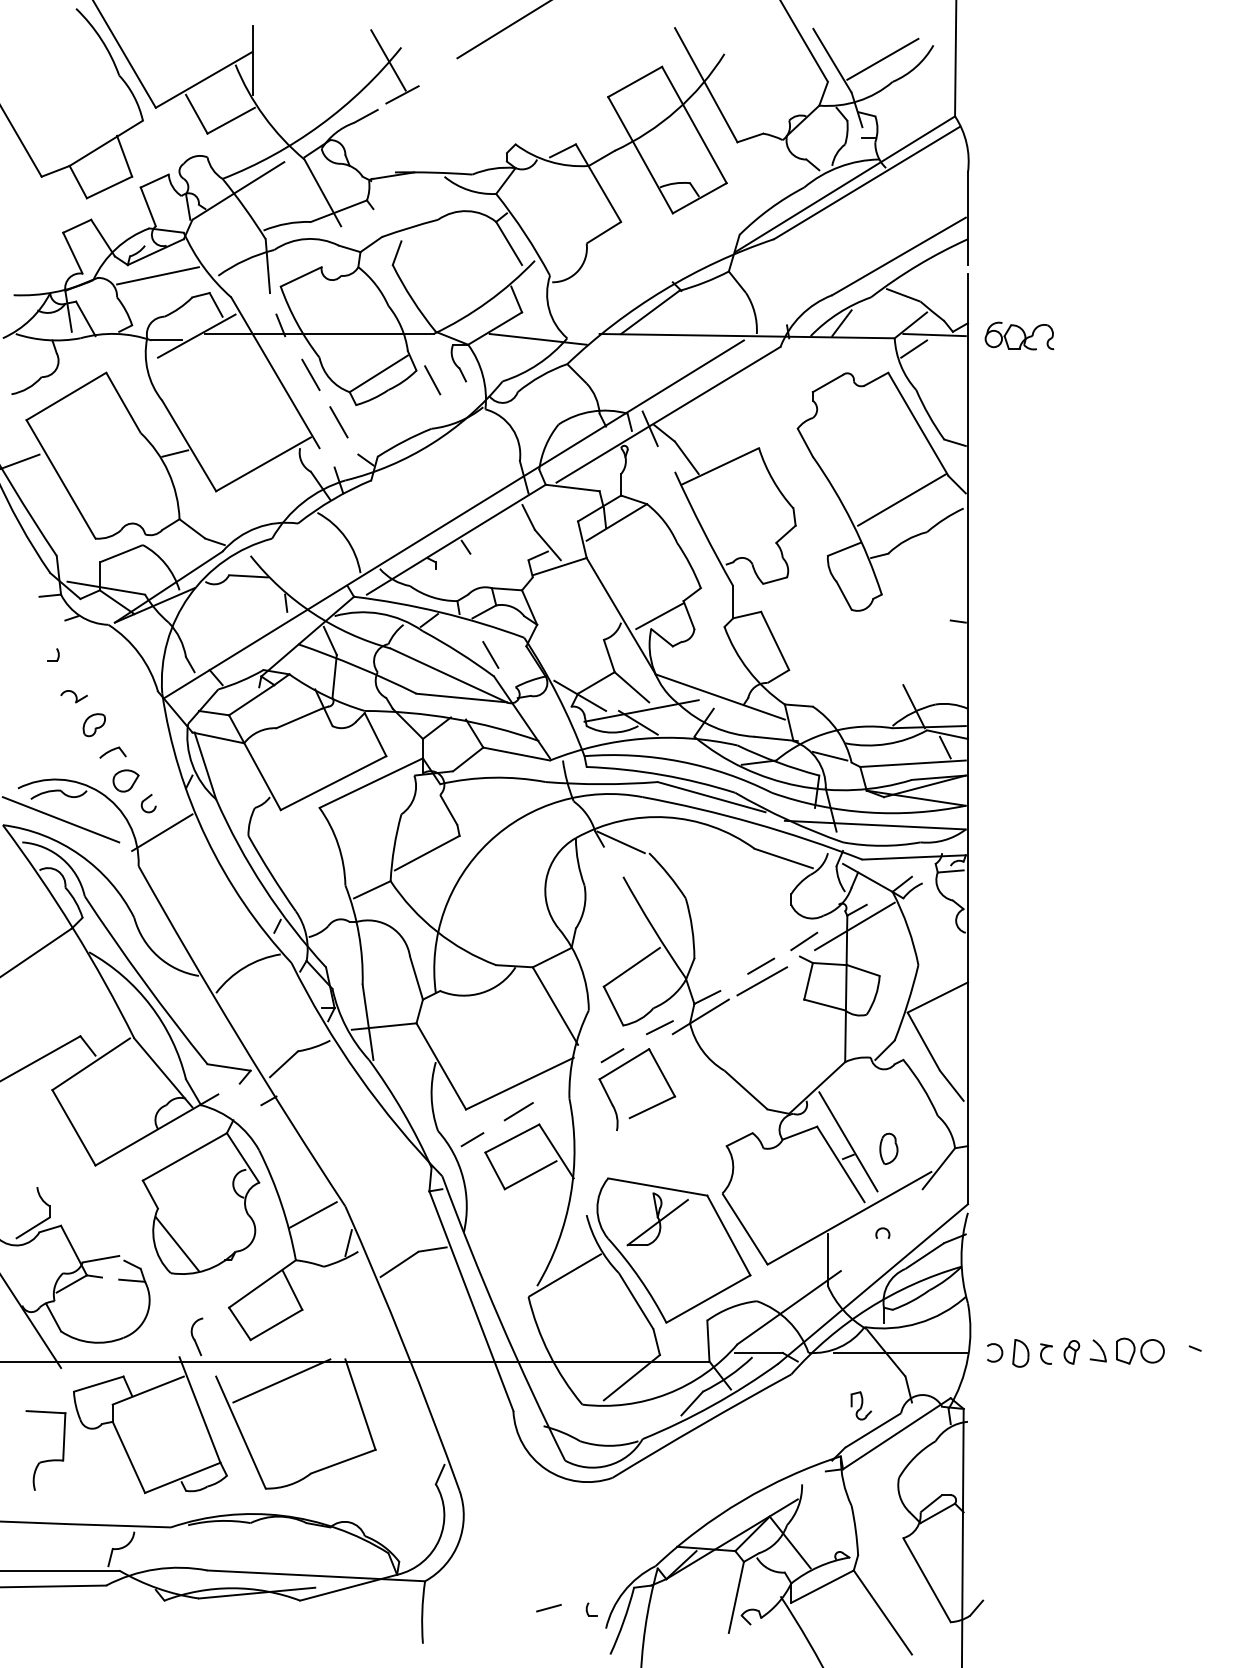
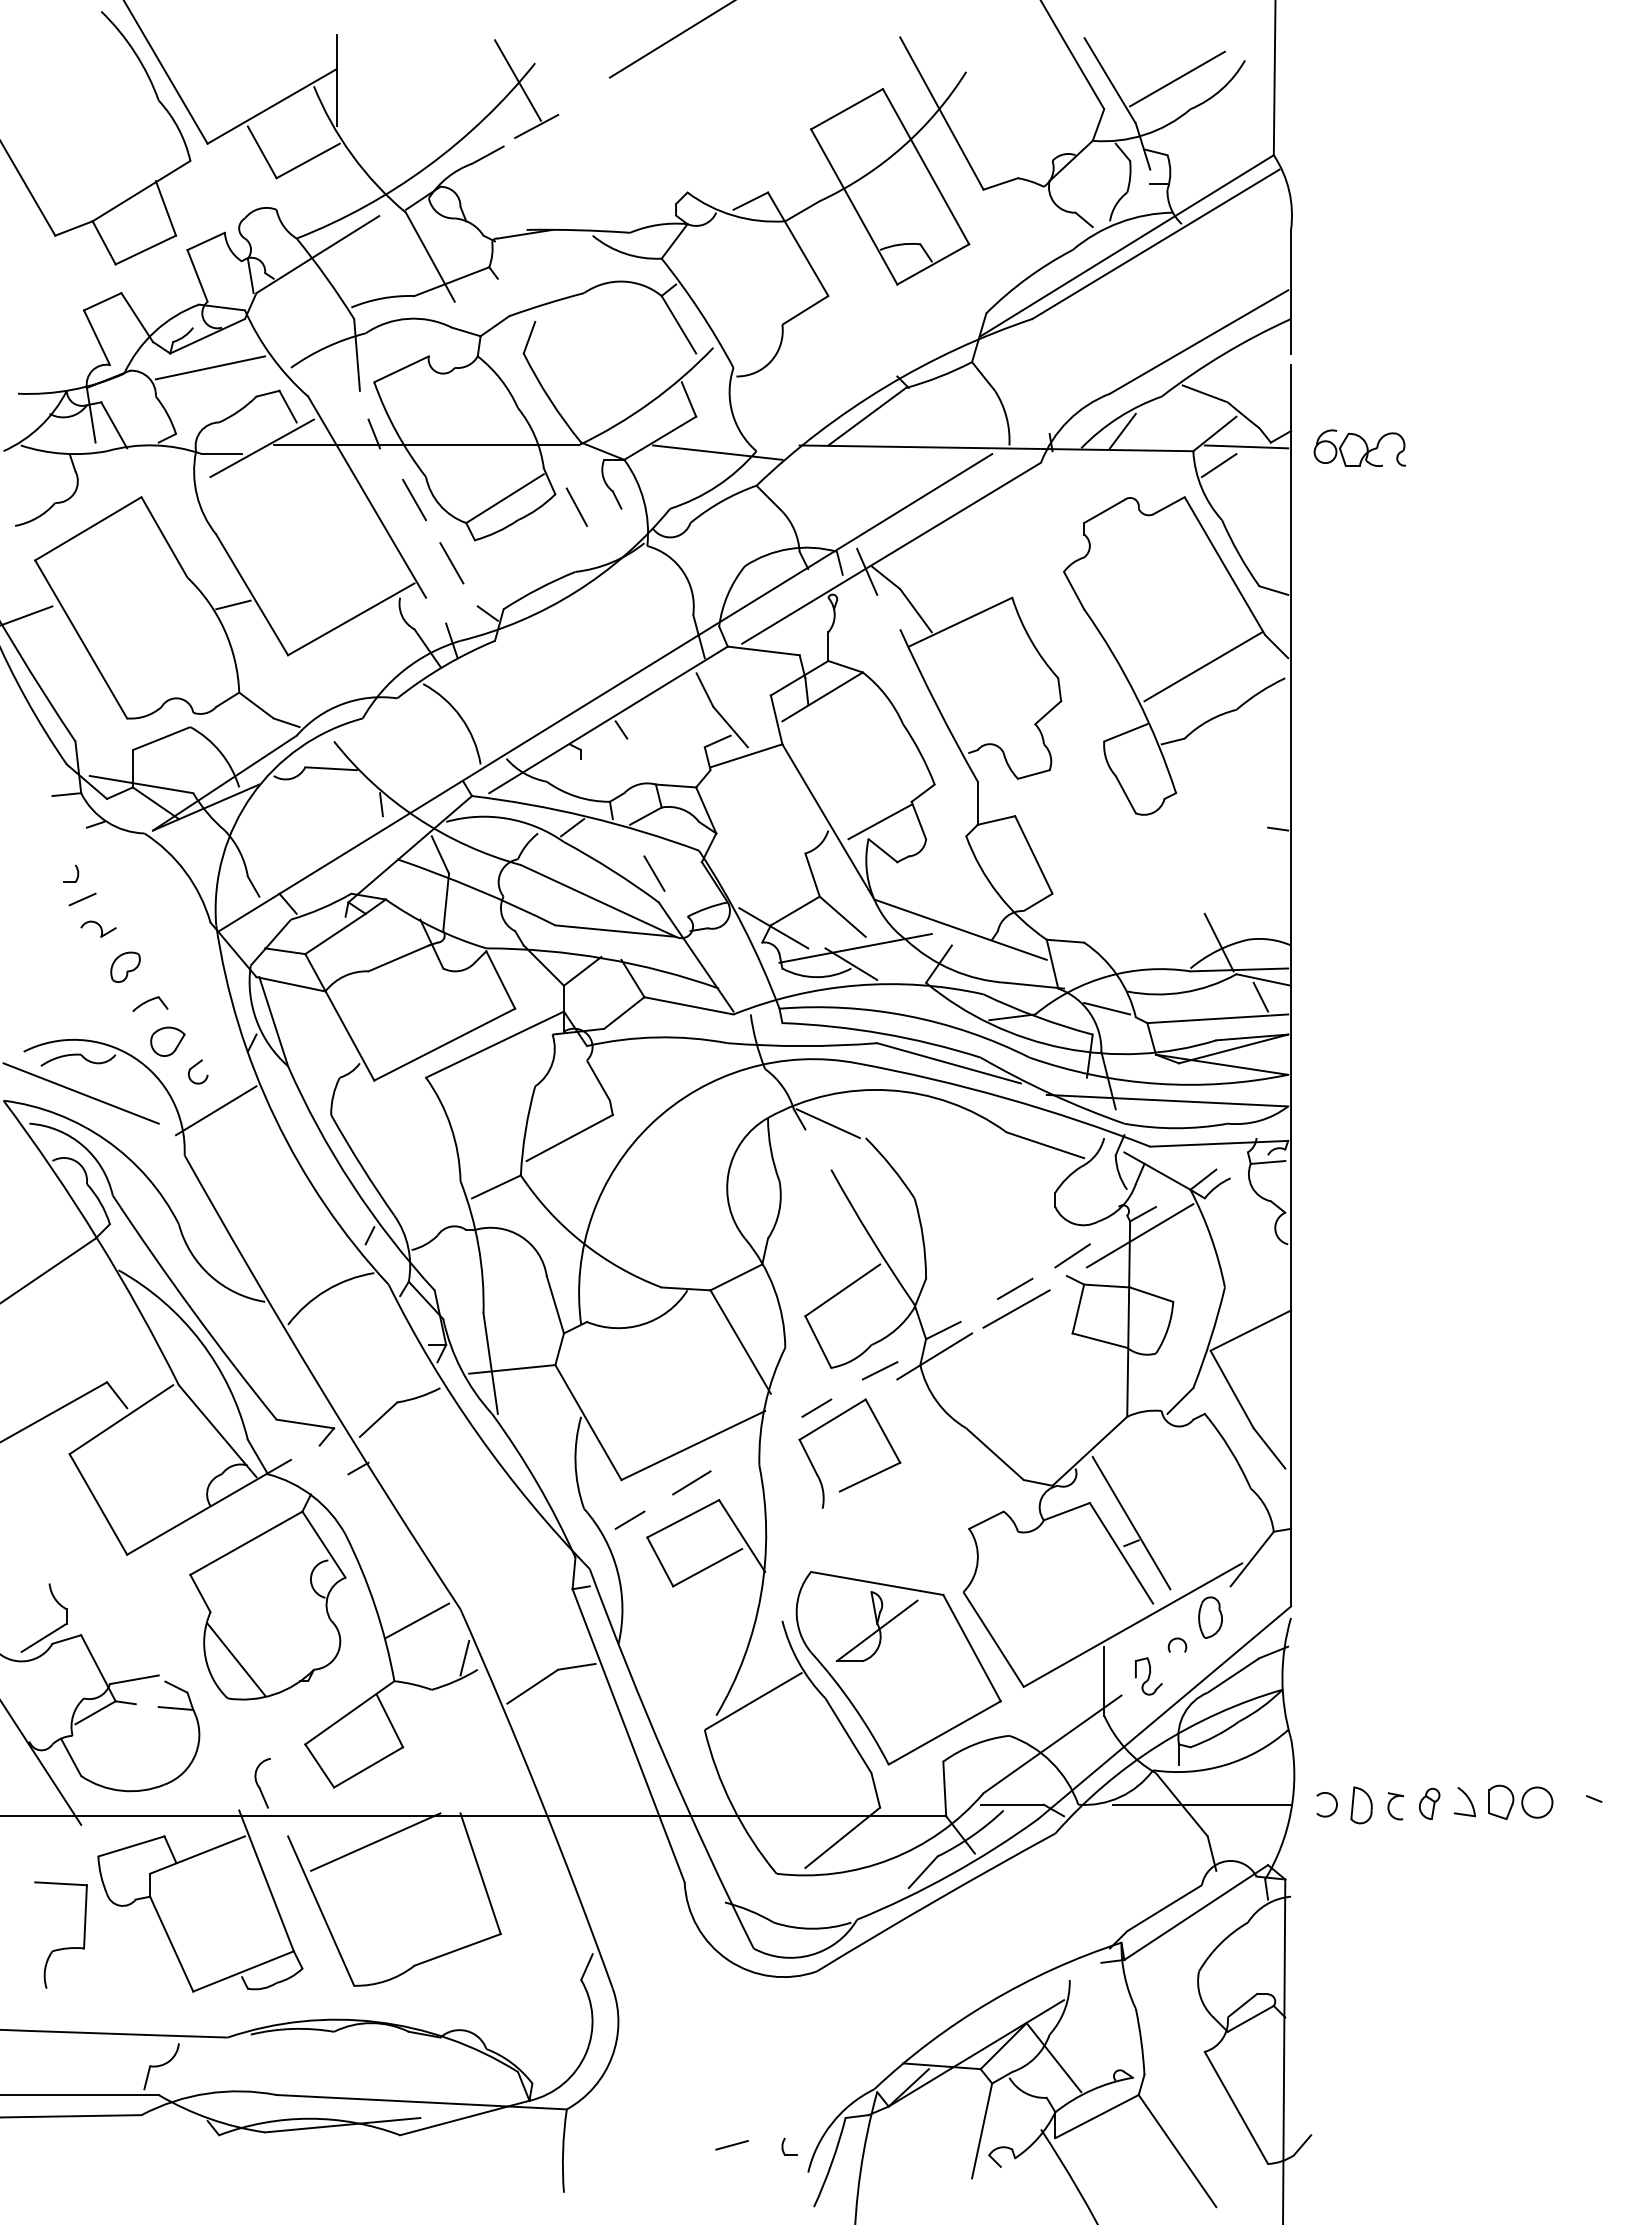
line: (62, 674) -> (82, 899), added
part: (888, 1148) -> (1210, 1617), moved
part: (861, 1405) -> (1148, 1676), moved

